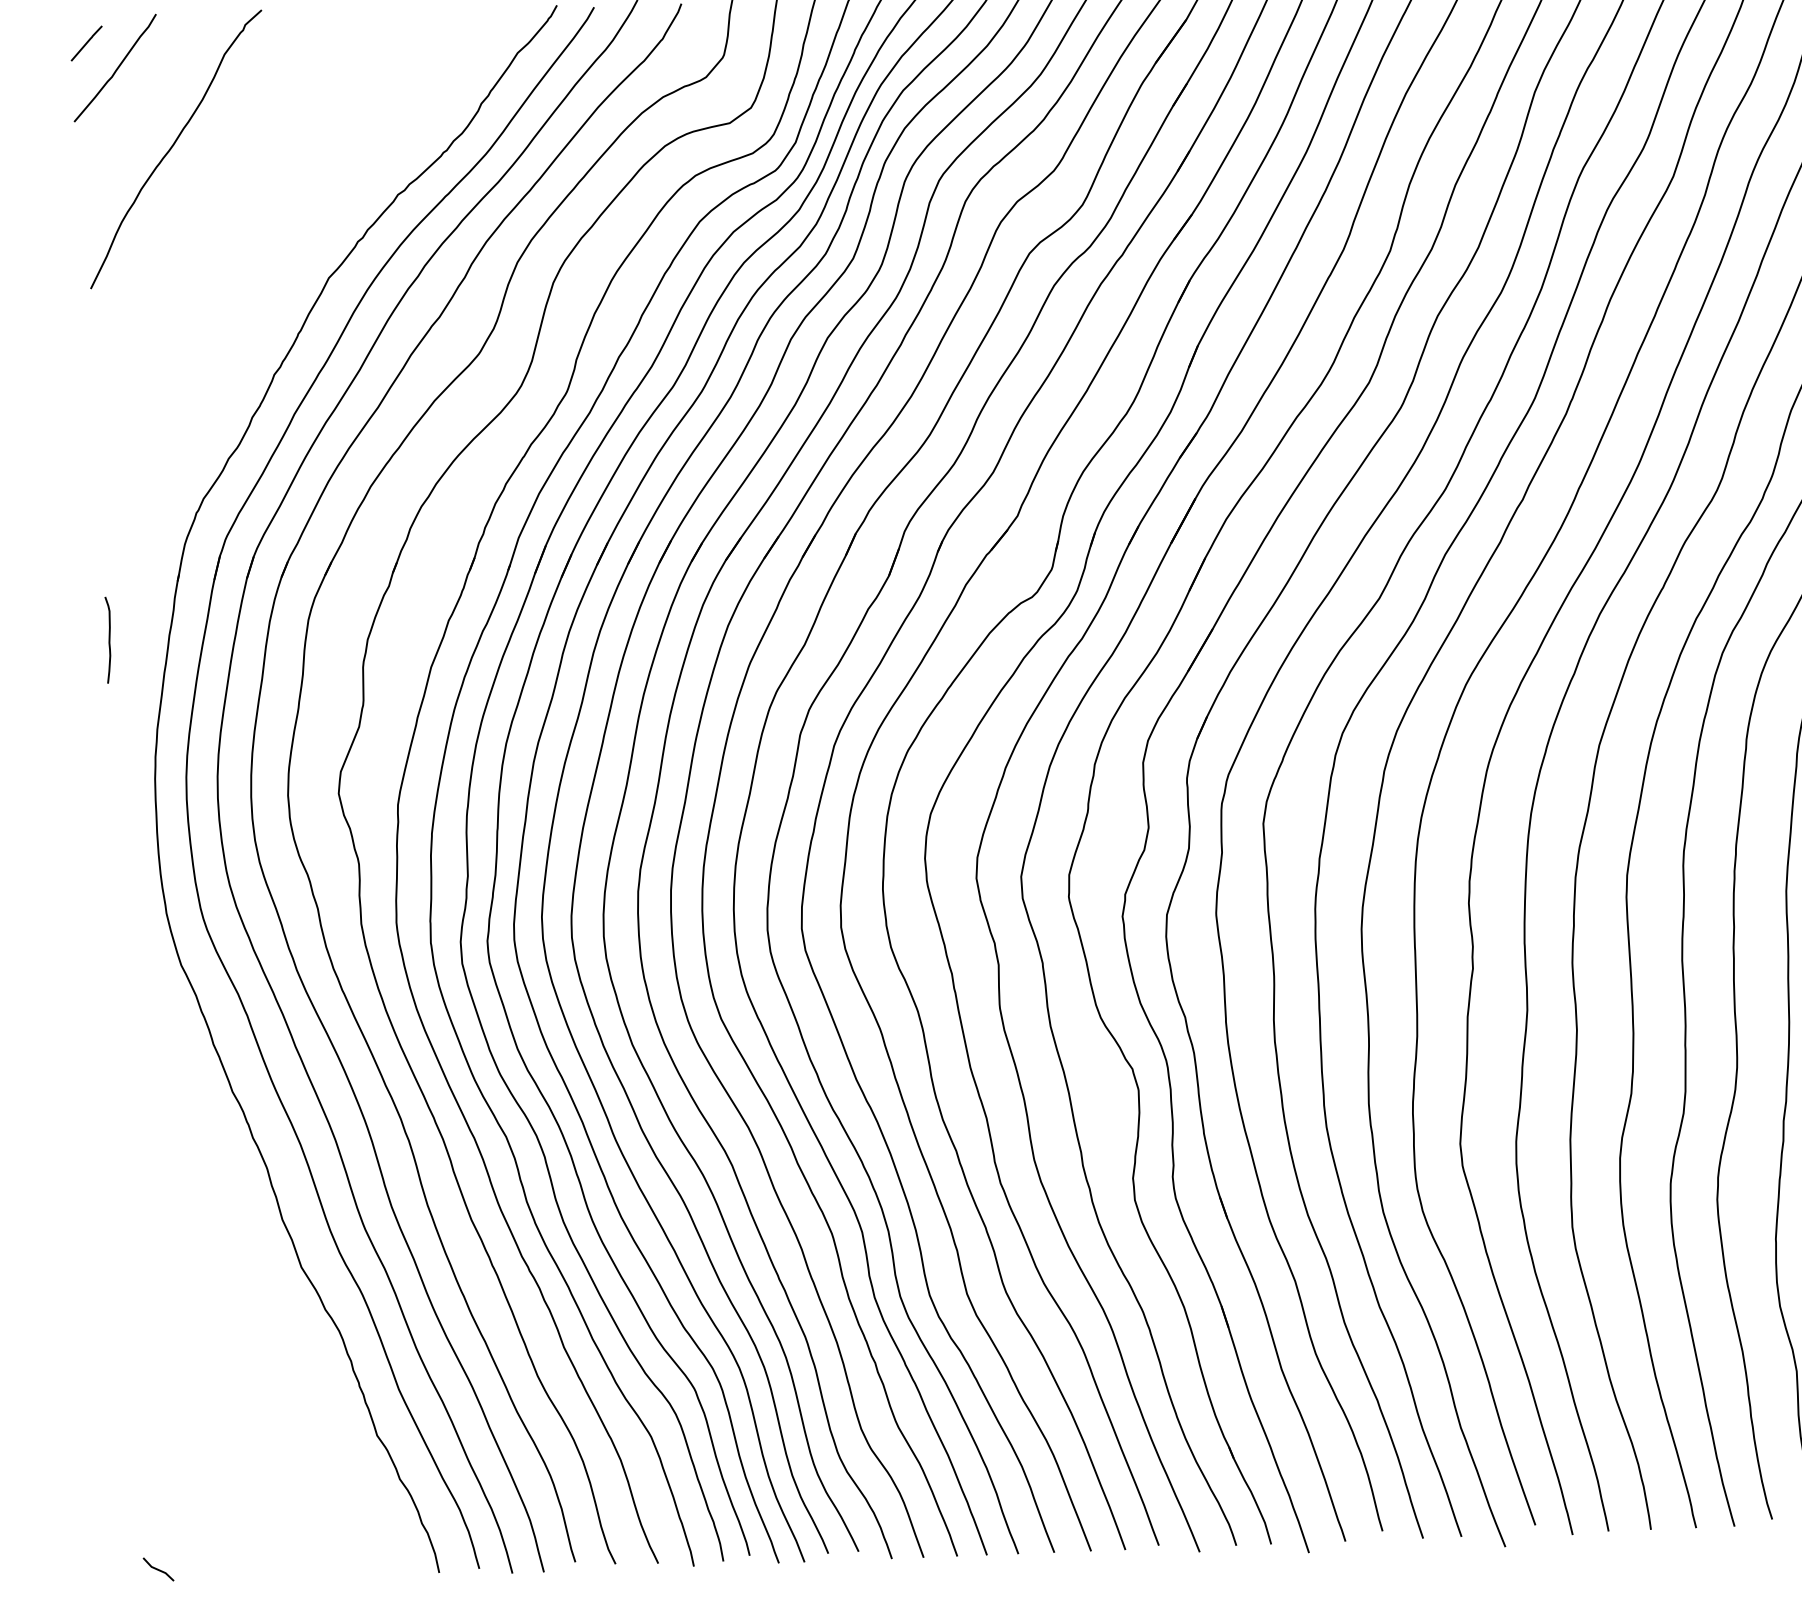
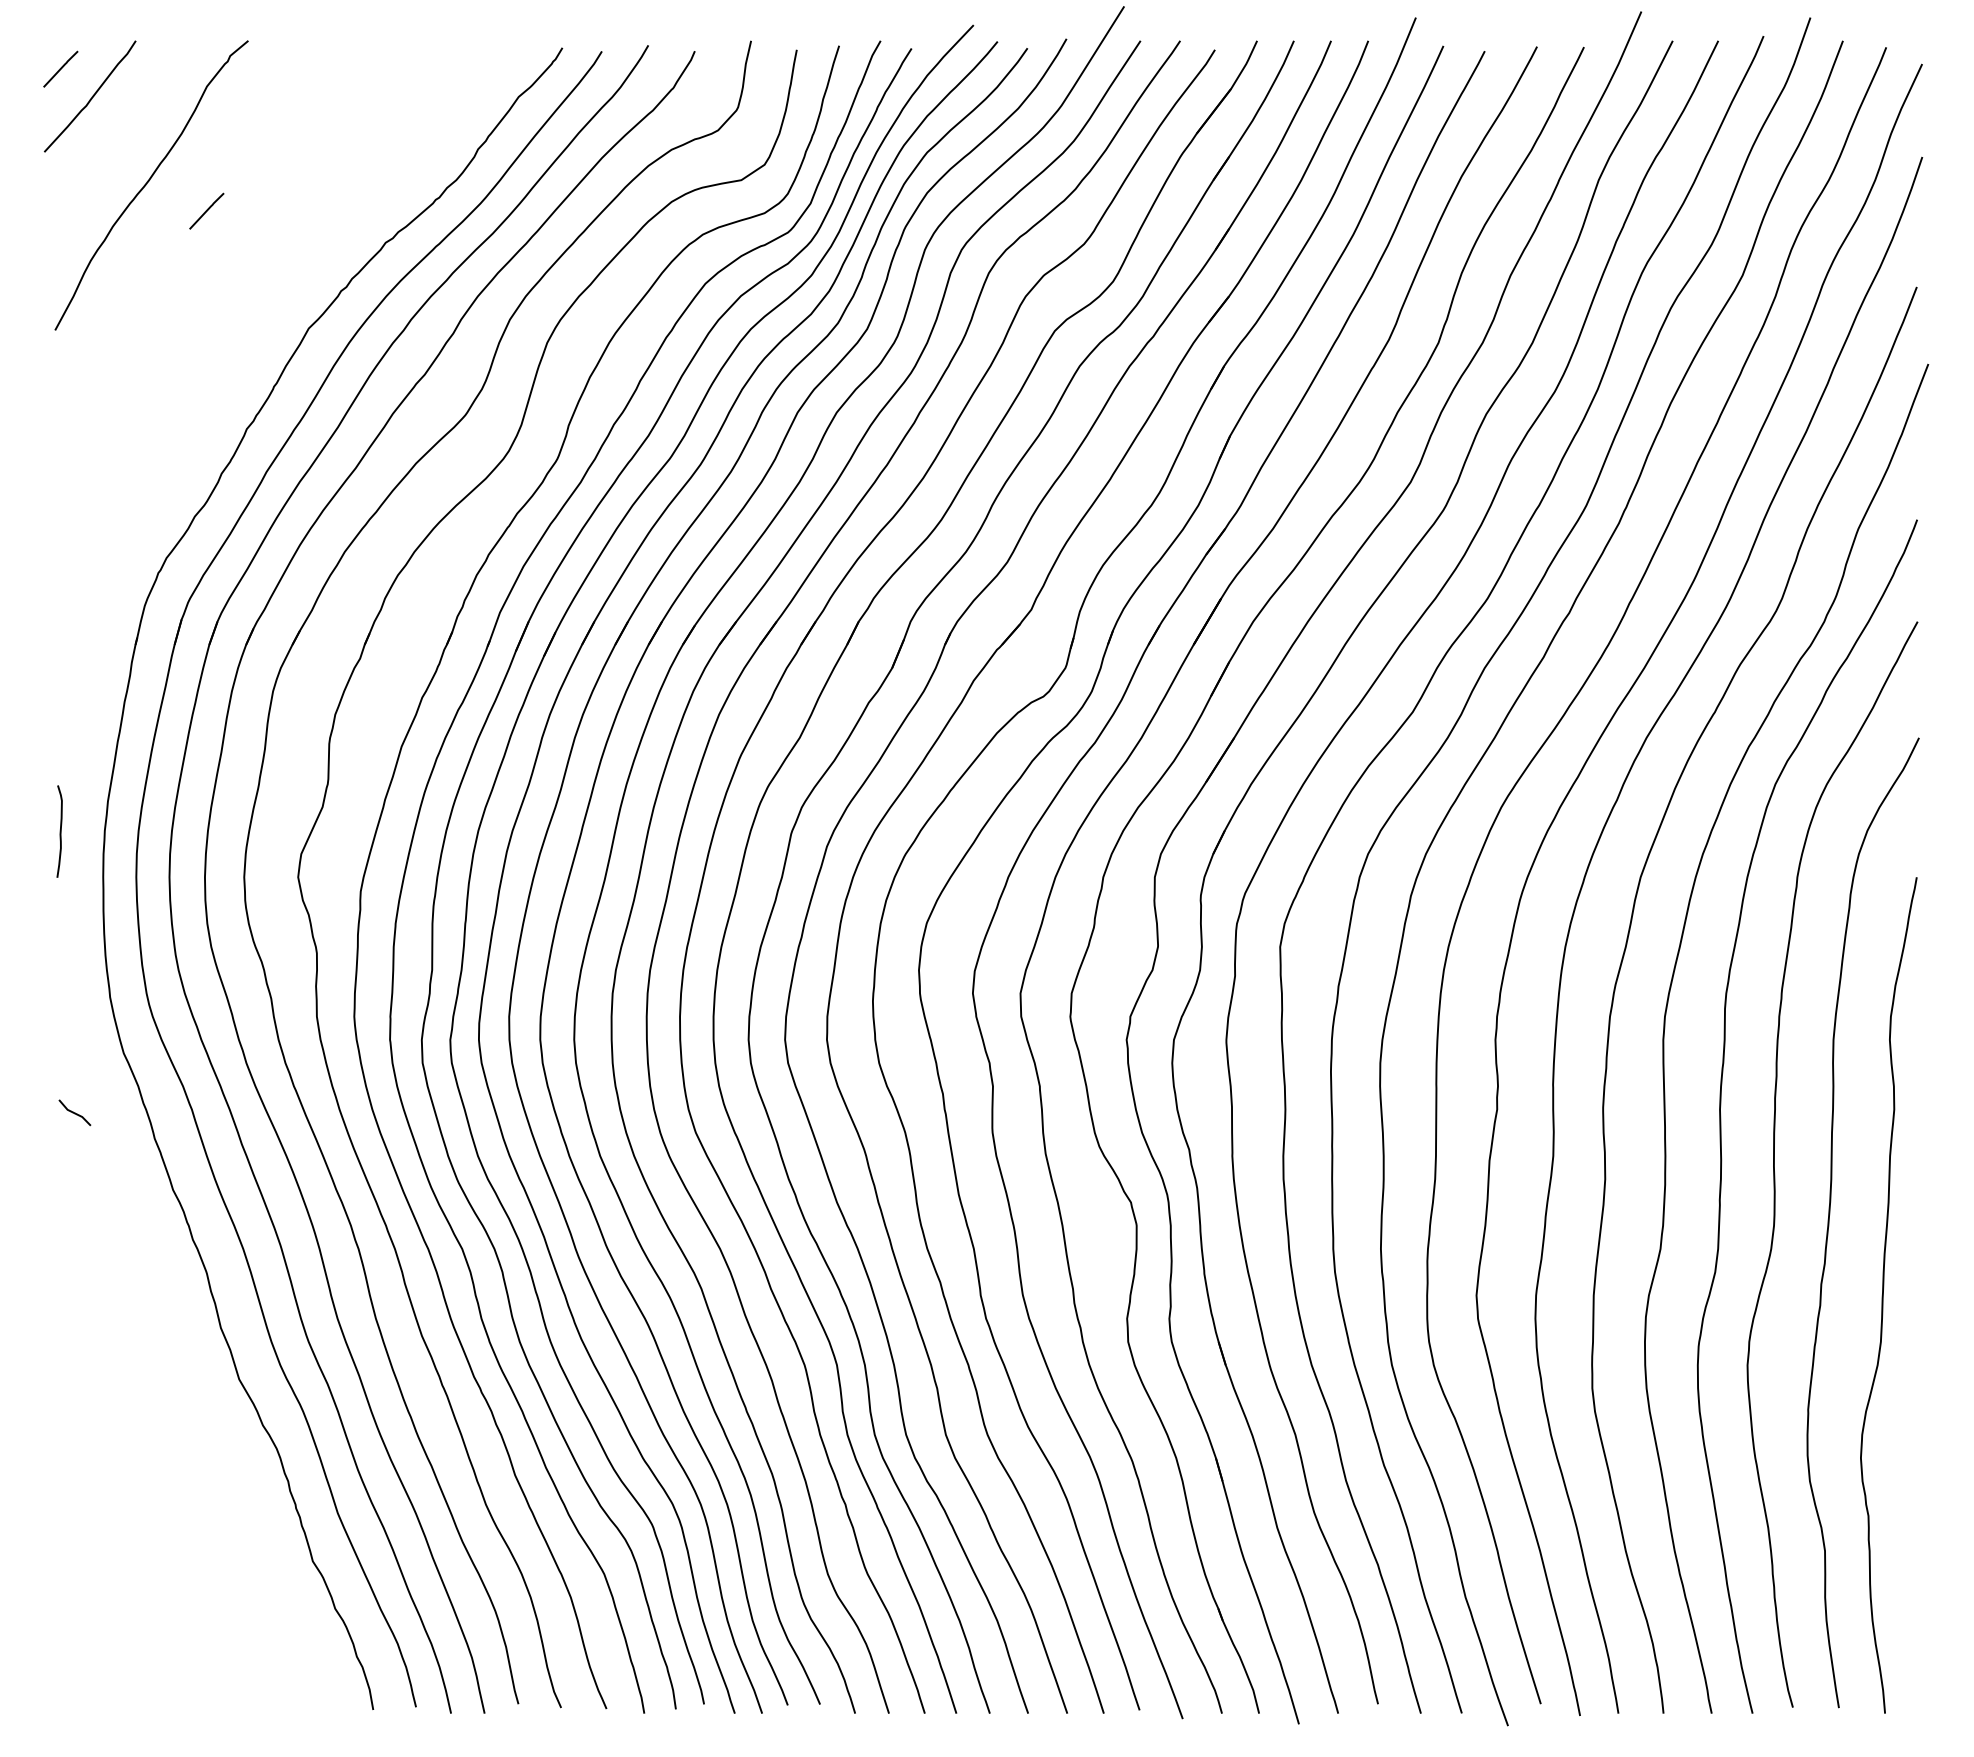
line: (228, 170) -> (206, 210), added
curve: (108, 640) -> (59, 831), moved
line: (158, 1569) -> (74, 1112), moved

